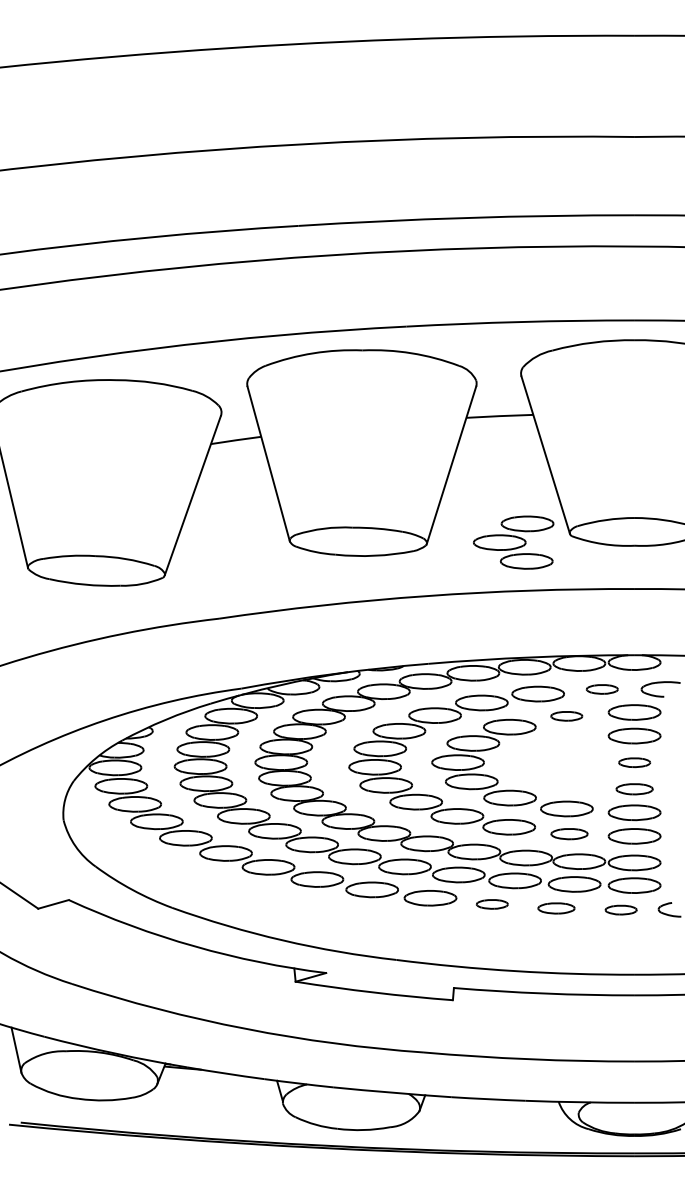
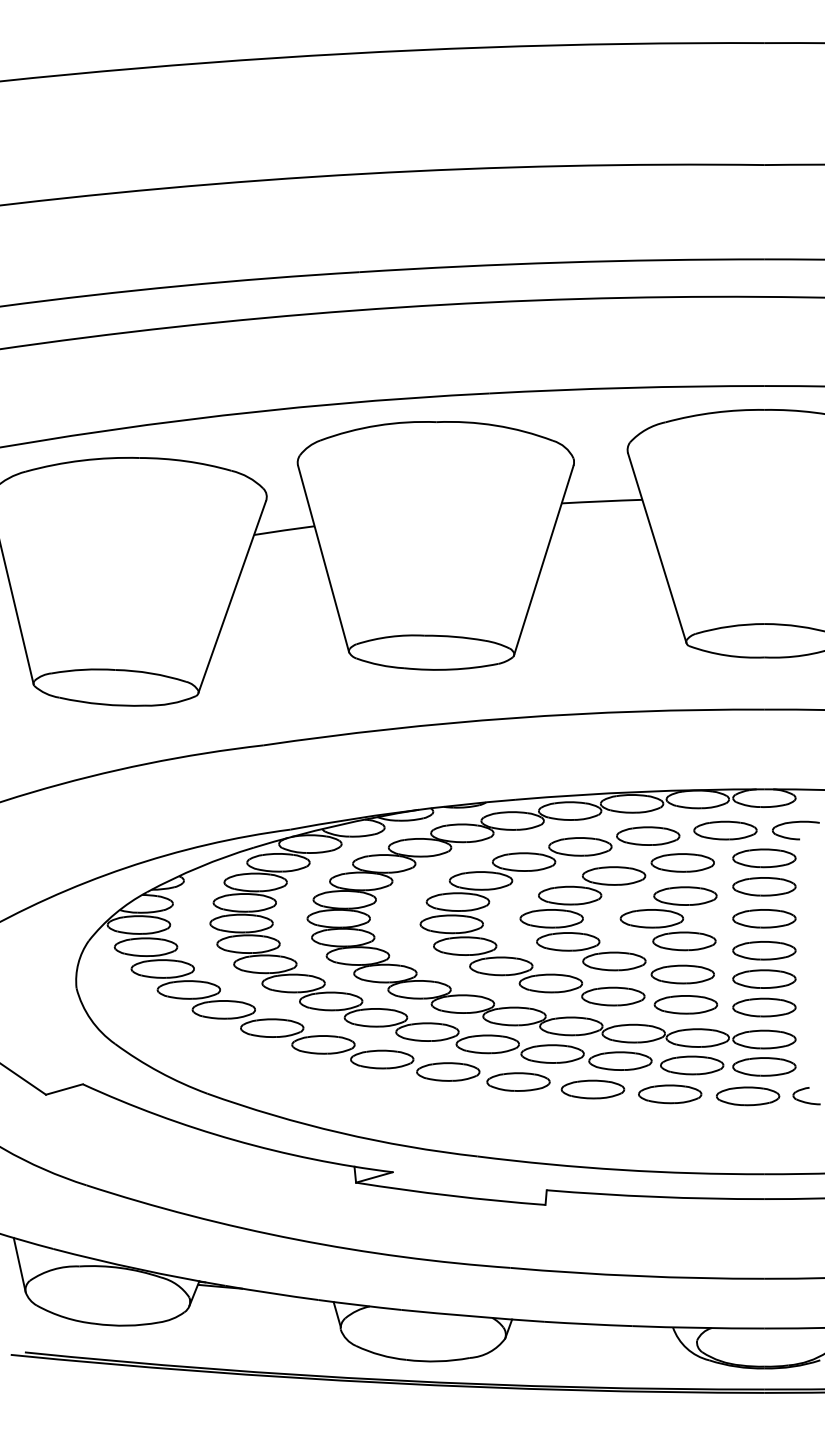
part: (513, 542) -> (668, 918), moved
part: (602, 689) -> (725, 830), size x1.67
part: (566, 715) -> (682, 862), size x1.67
part: (634, 762) -> (764, 918), size x1.67
part: (634, 788) -> (764, 950), size x1.43
part: (569, 833) -> (685, 1004), size x1.43
part: (491, 904) -> (592, 1089), size x1.67
part: (556, 908) -> (670, 1094), size x1.43
part: (621, 910) -> (748, 1096), size x1.67

